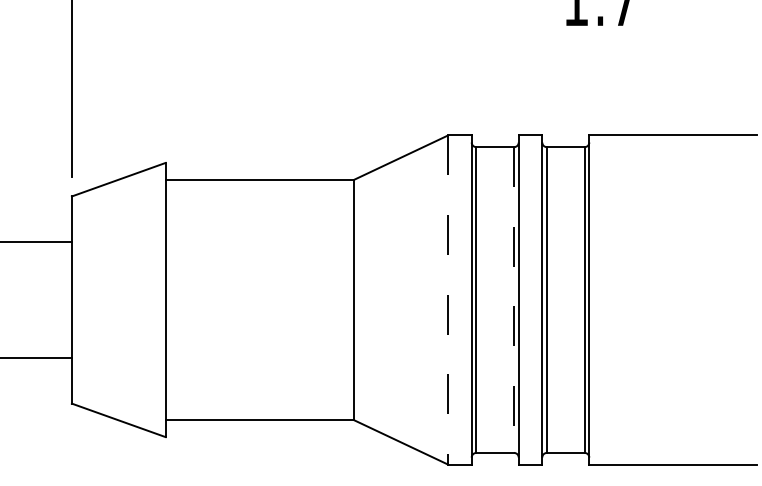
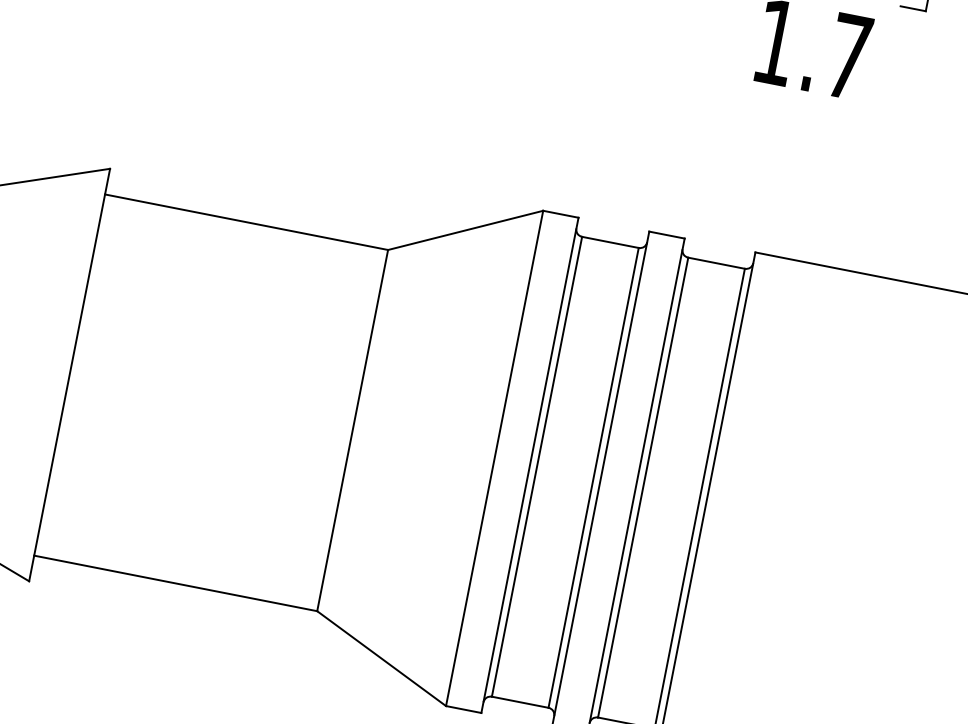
line: (448, 300) -> (494, 459), dashed -> solid
line: (514, 300) -> (594, 478), dashed -> solid

